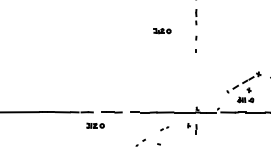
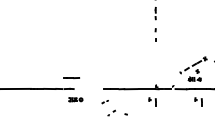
part: (162, 31) -> (128, 24), removed
line: (111, 112) -> (71, 78), moved
part: (164, 128) -> (105, 101), moved
part: (250, 128) -> (198, 101), added

